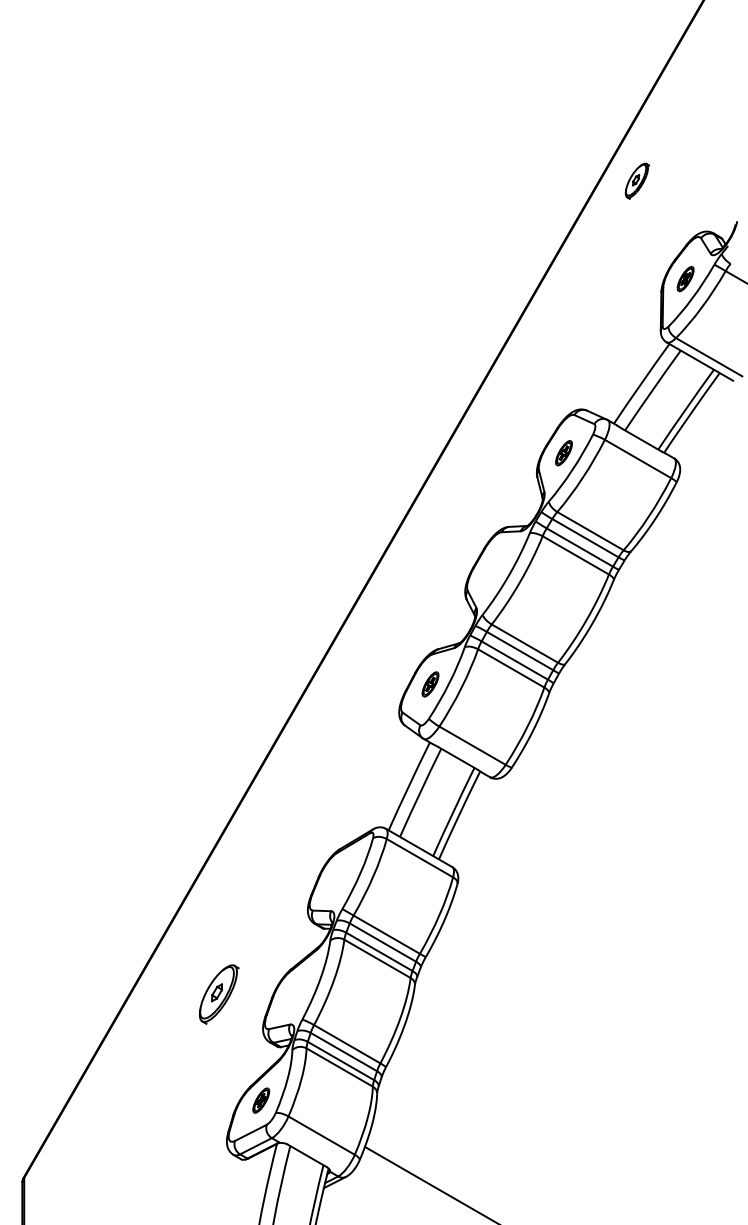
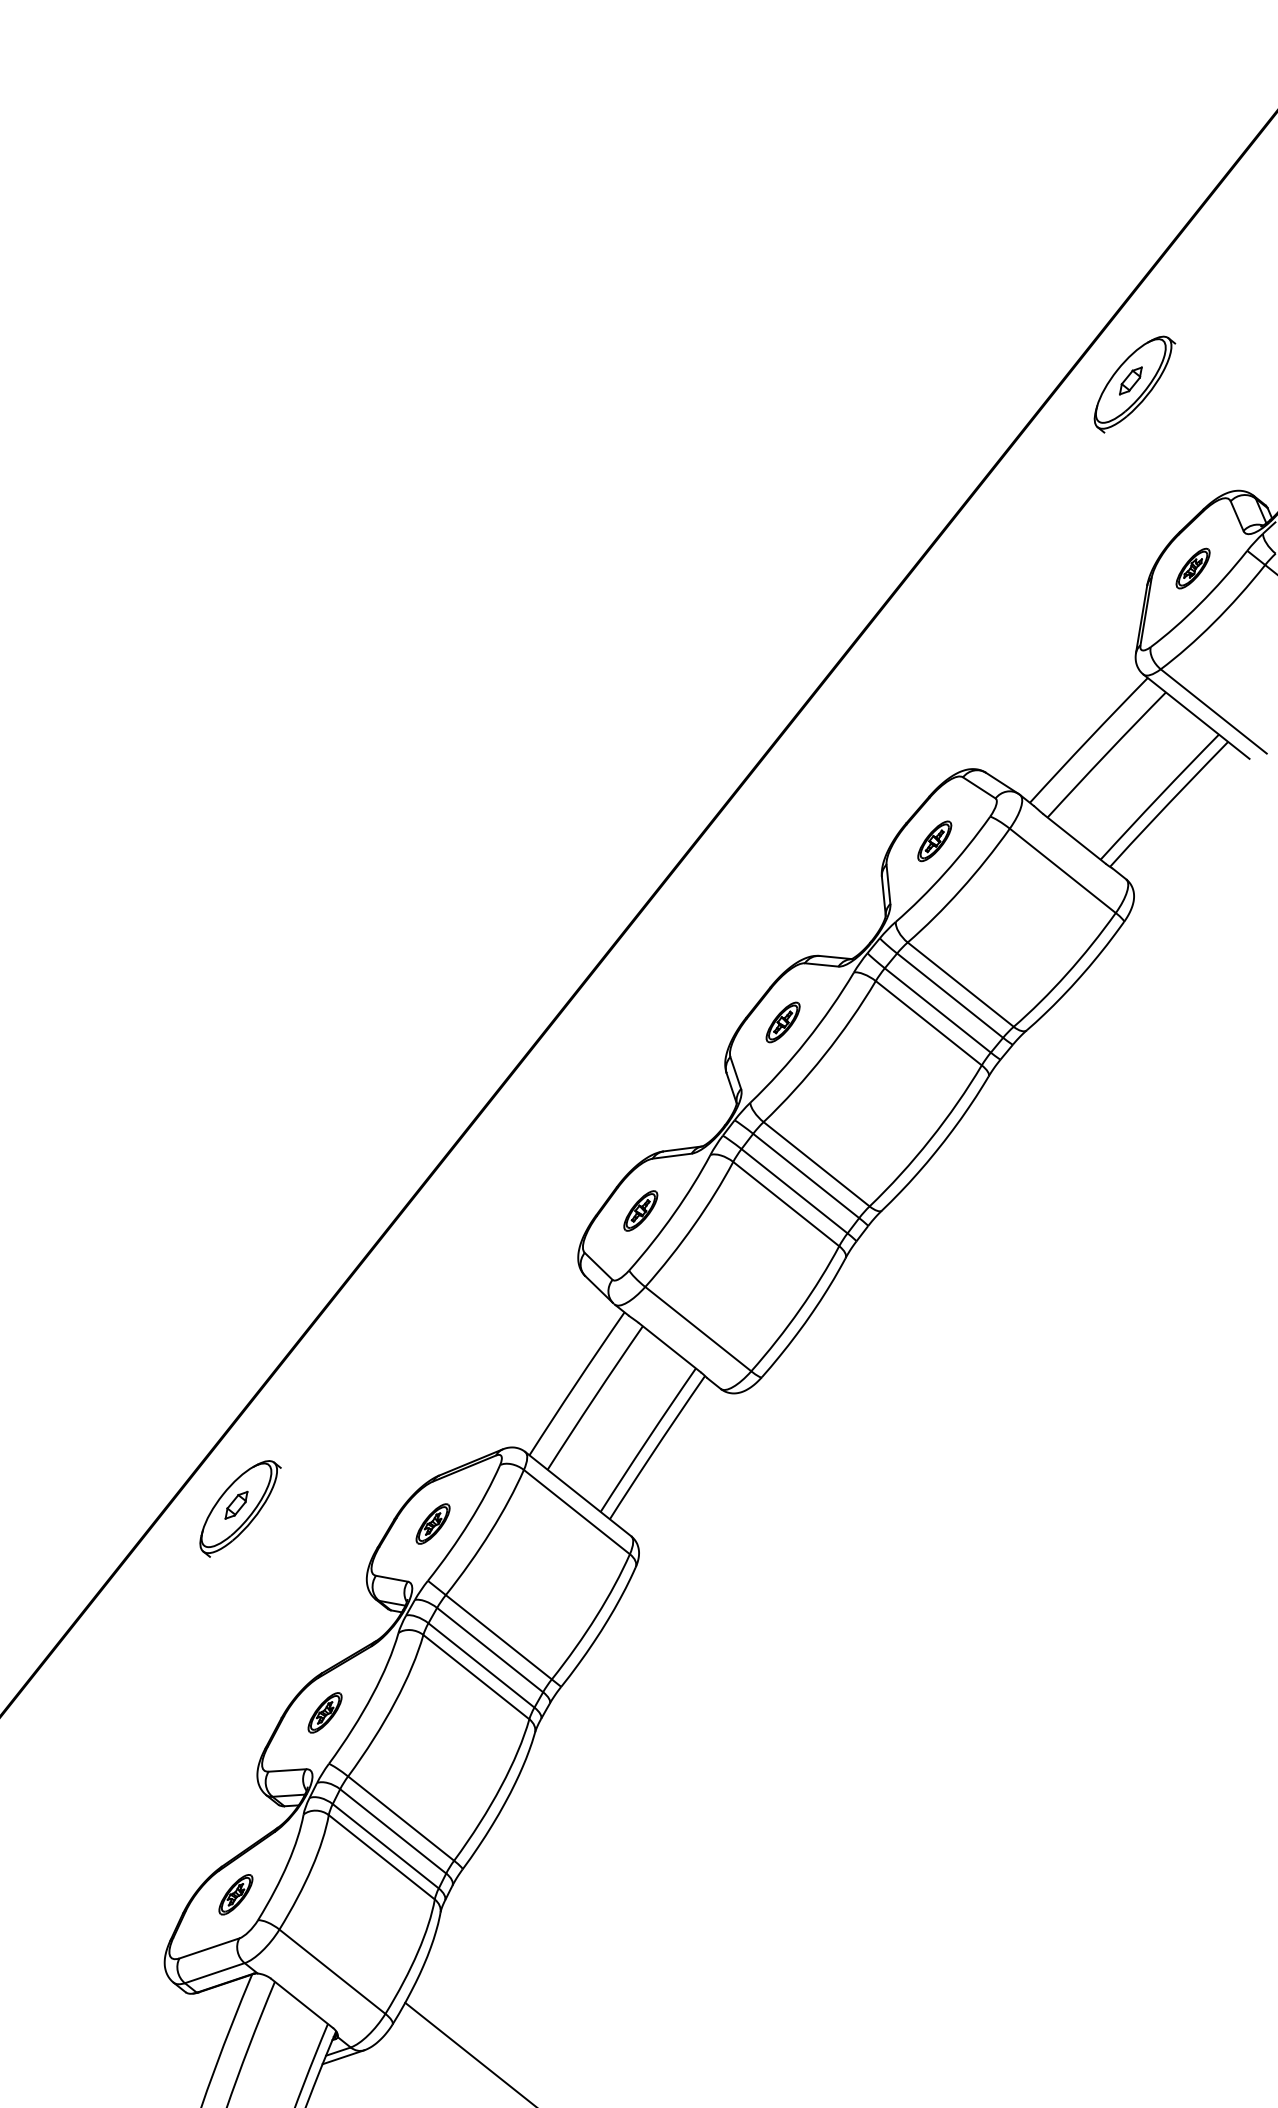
part: (637, 181) -> (1134, 385), size x1.67
part: (494, 567) -> (783, 1023), added
part: (340, 876) -> (433, 1523), added
part: (295, 991) -> (324, 1712), added
part: (219, 994) -> (240, 1508), moved

